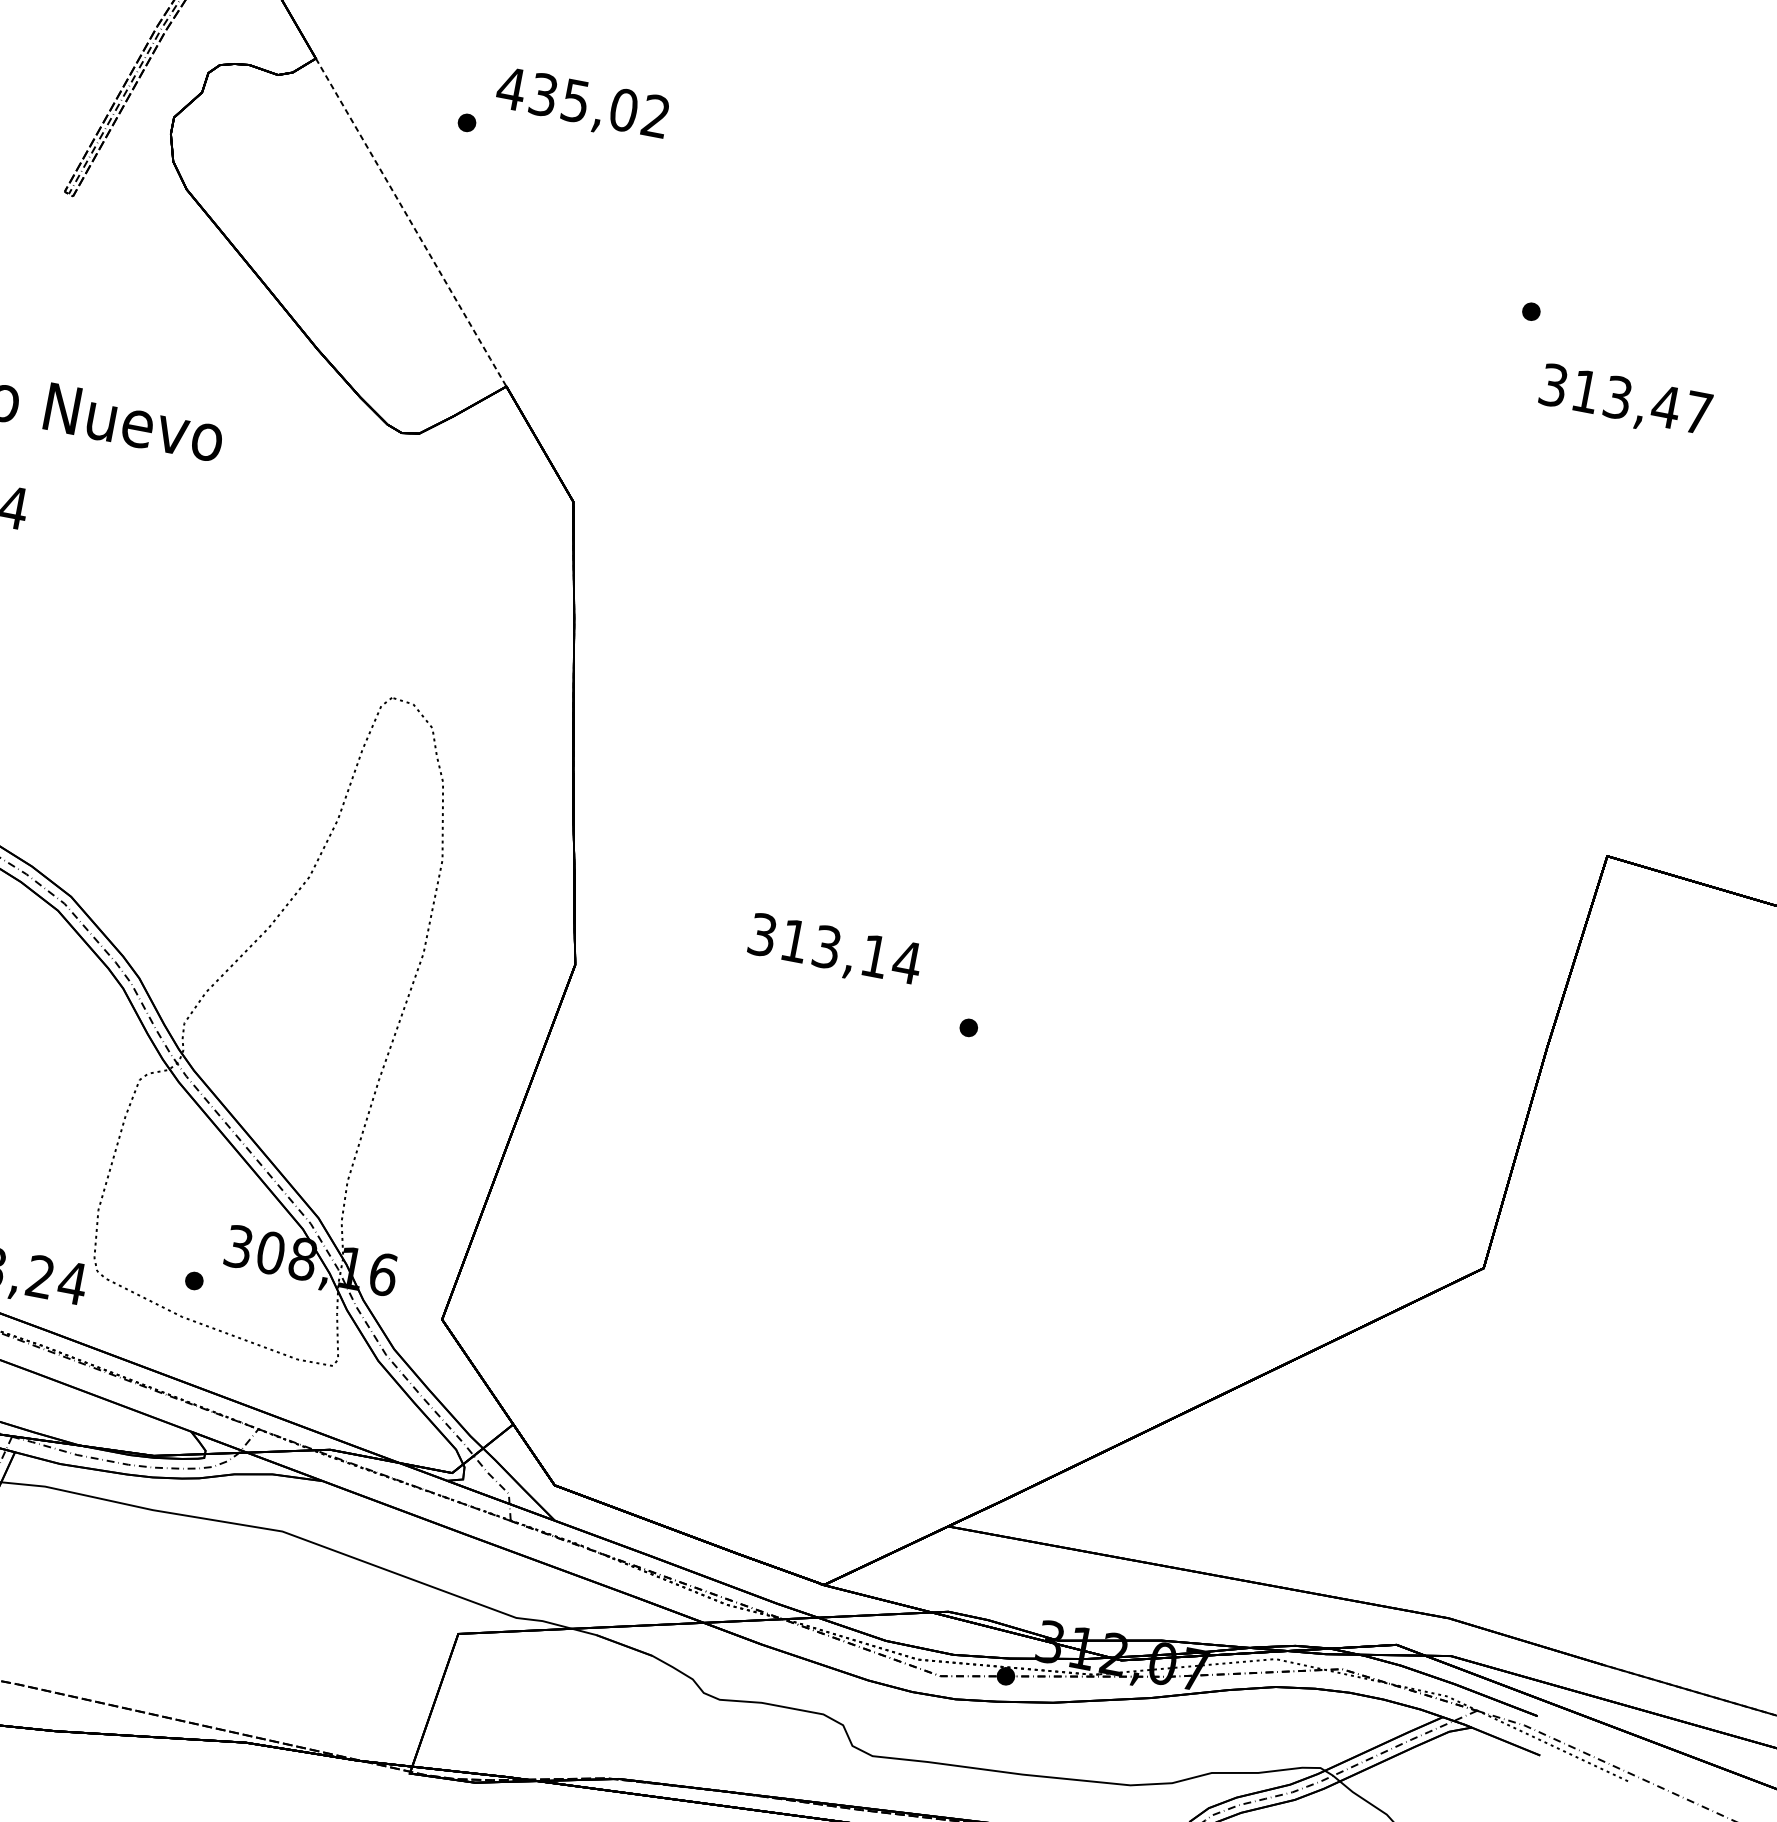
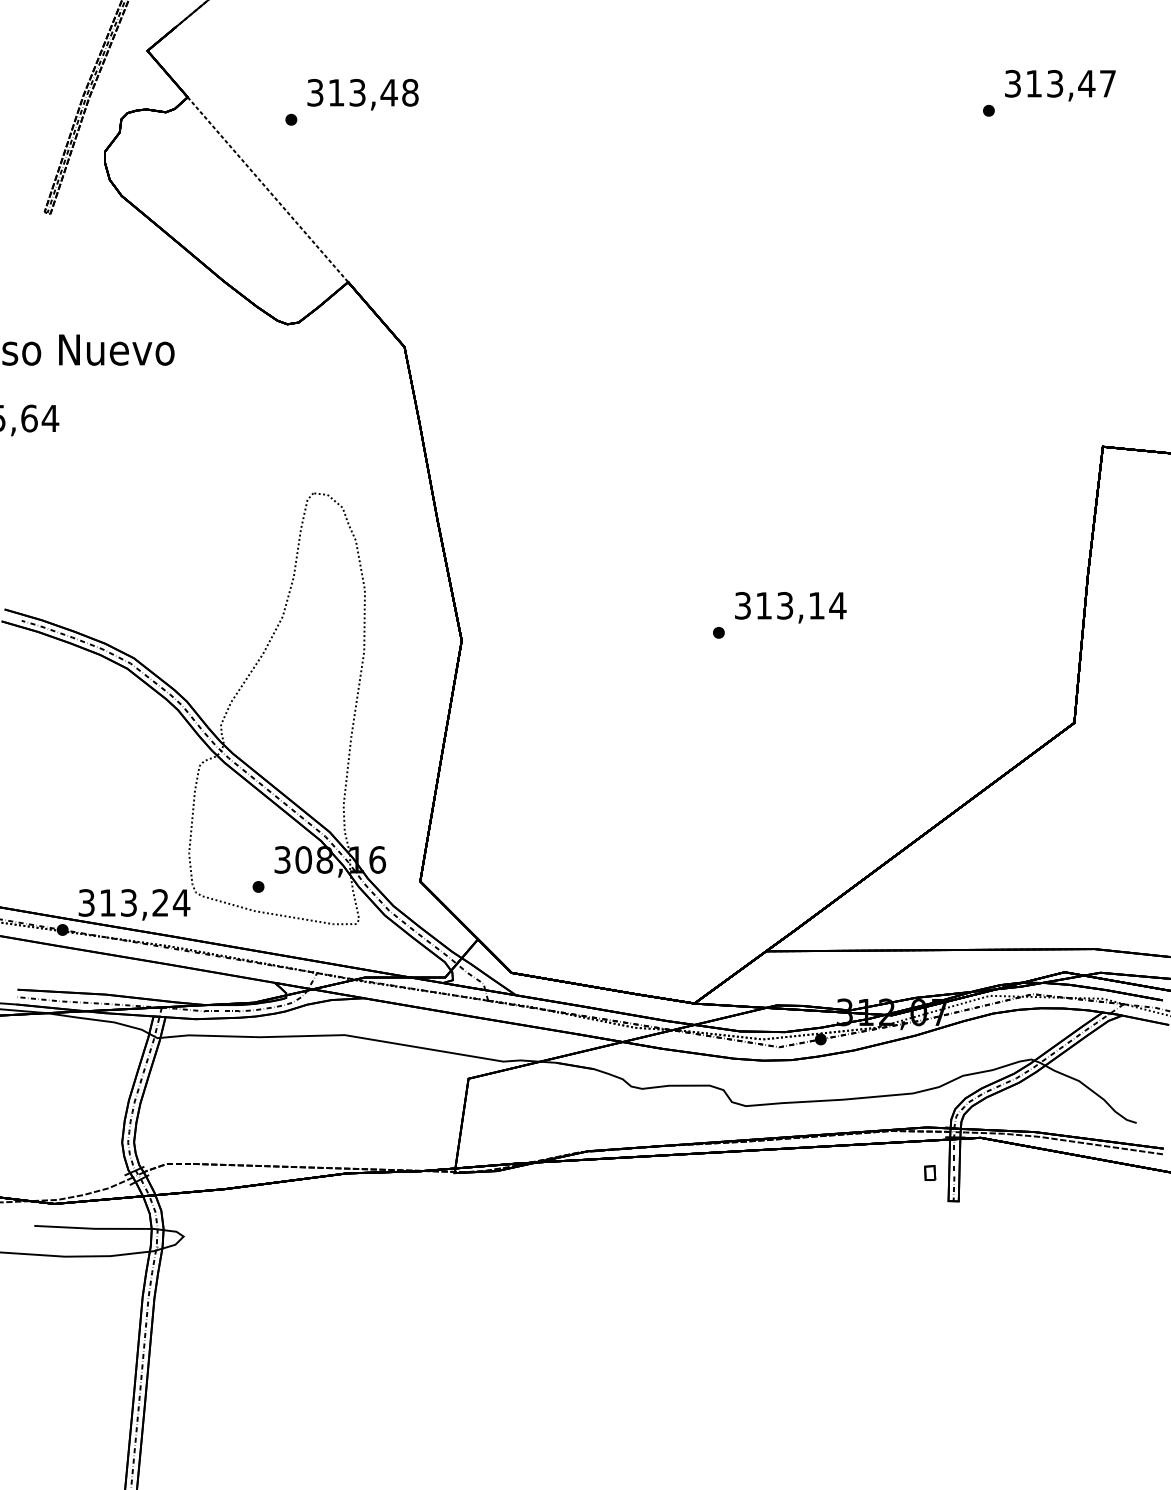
text: (583, 101) -> (362, 92), 435,02 -> 313,48
text: (1625, 401) -> (1060, 85), moved
text: (834, 951) -> (790, 607), moved

